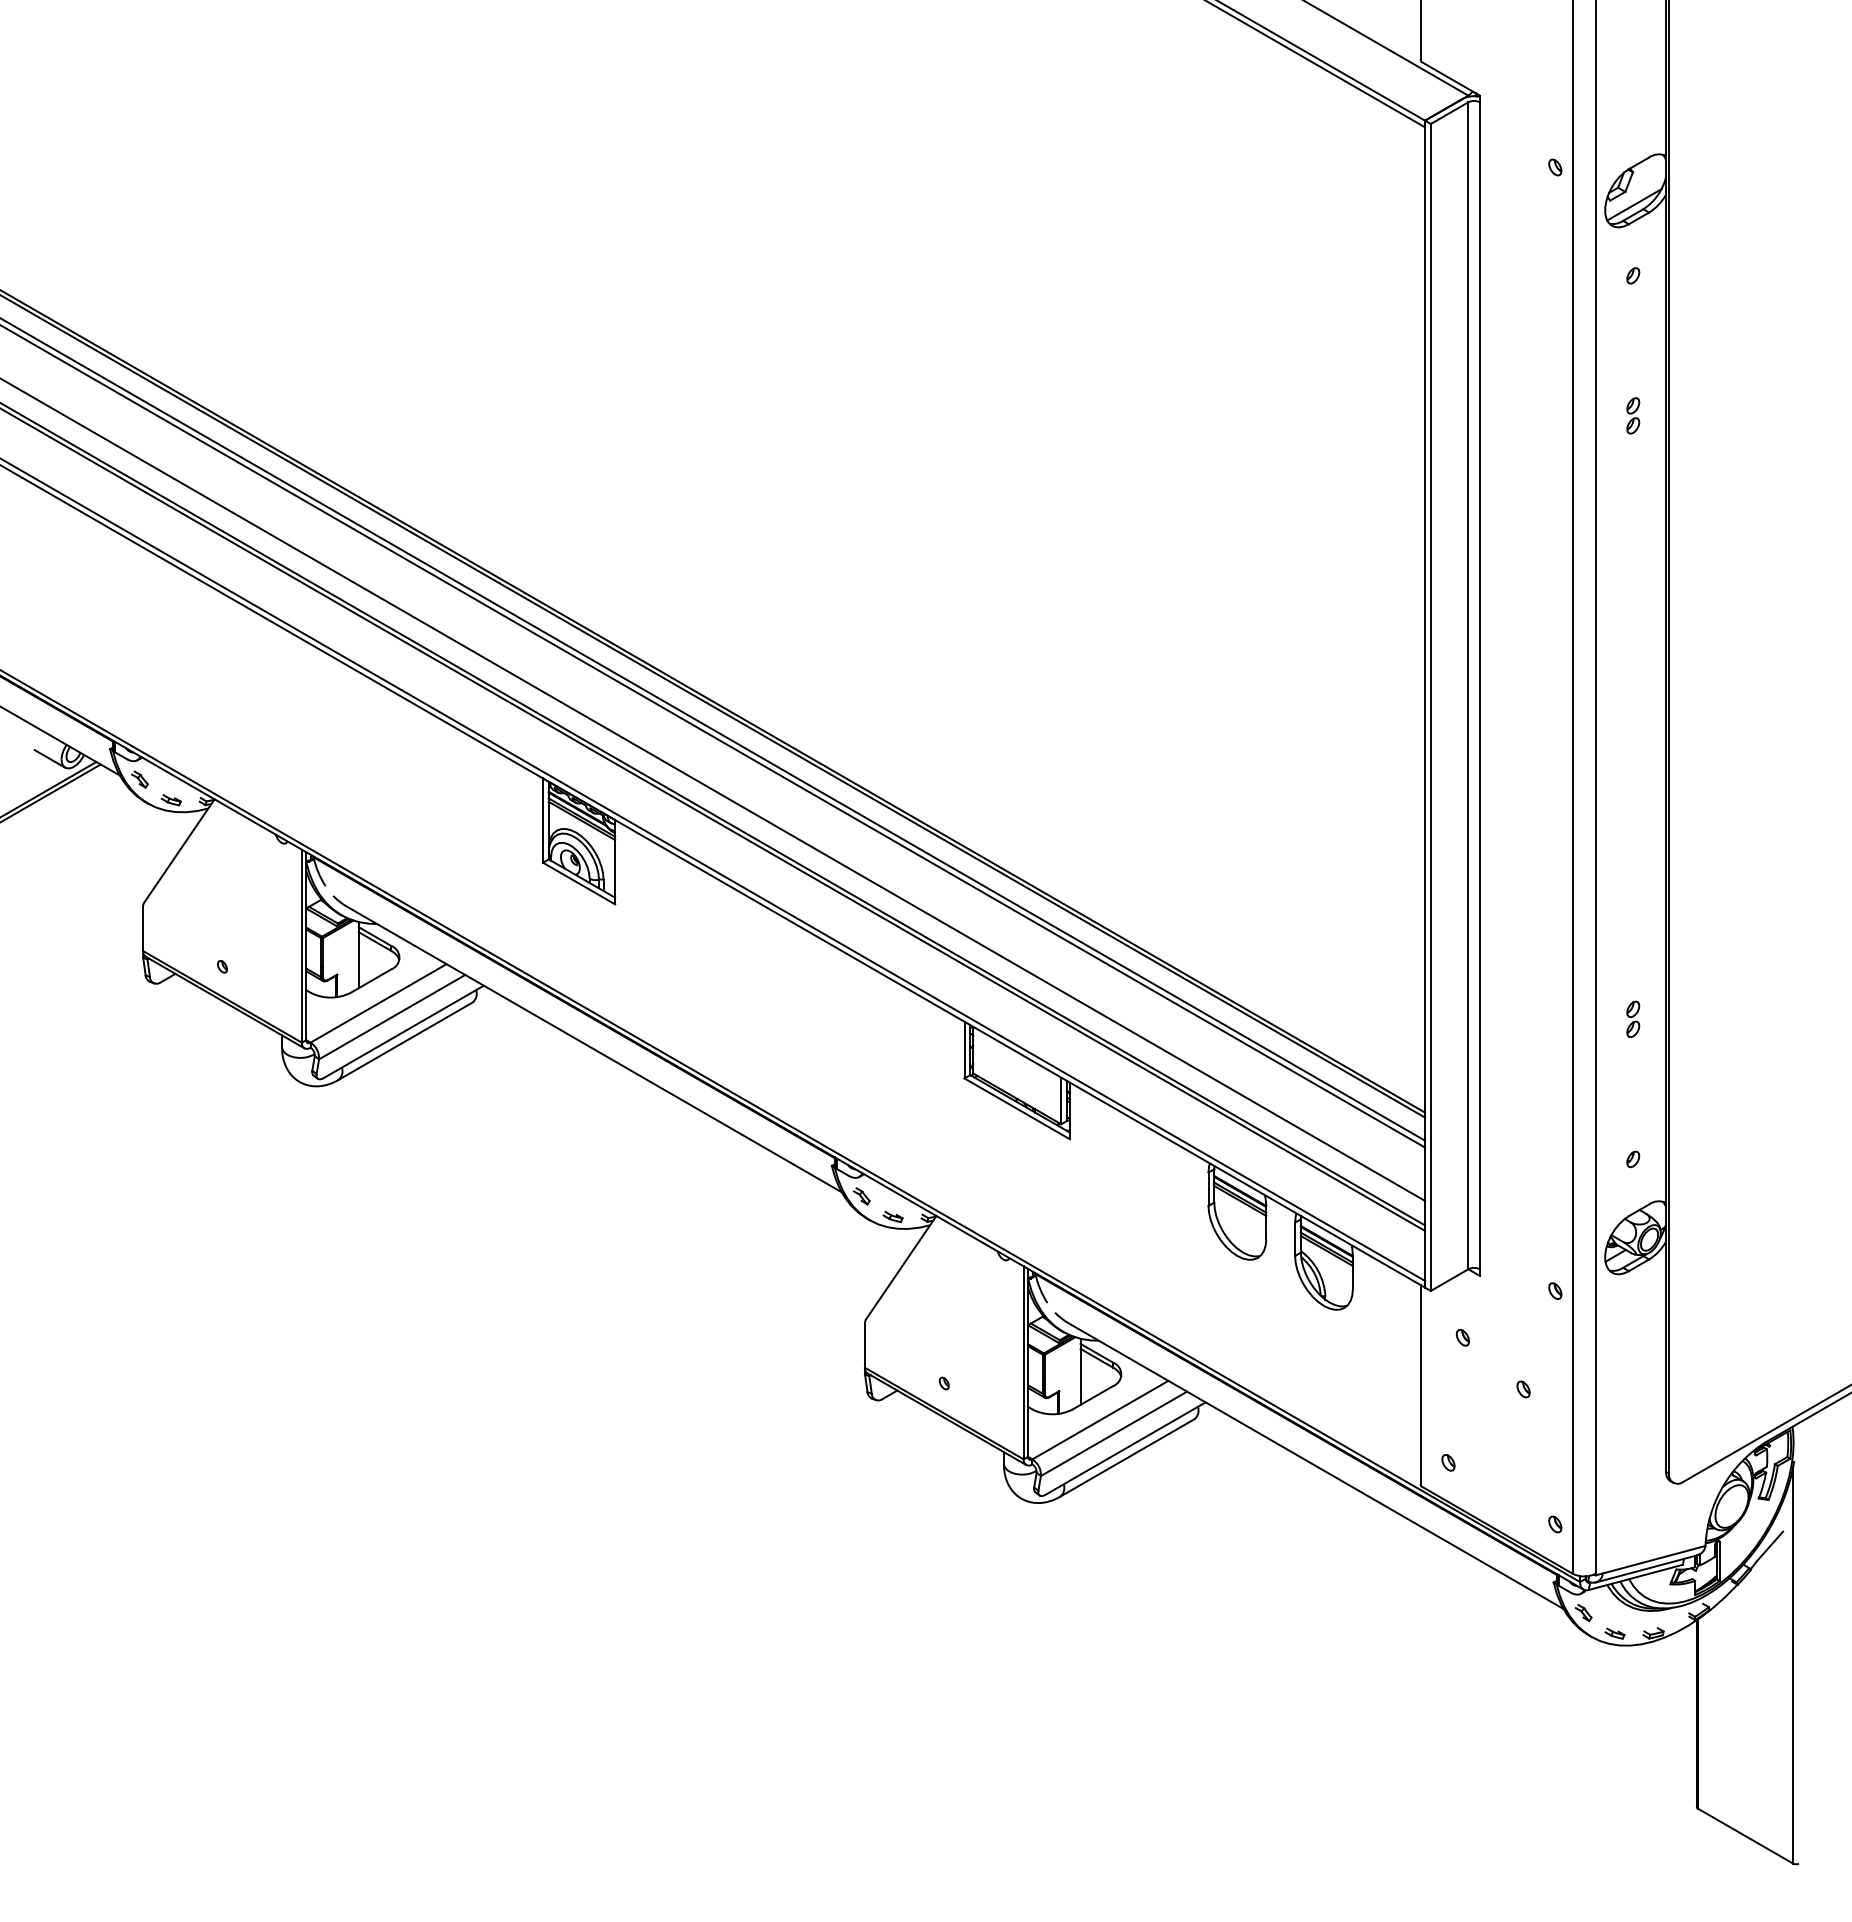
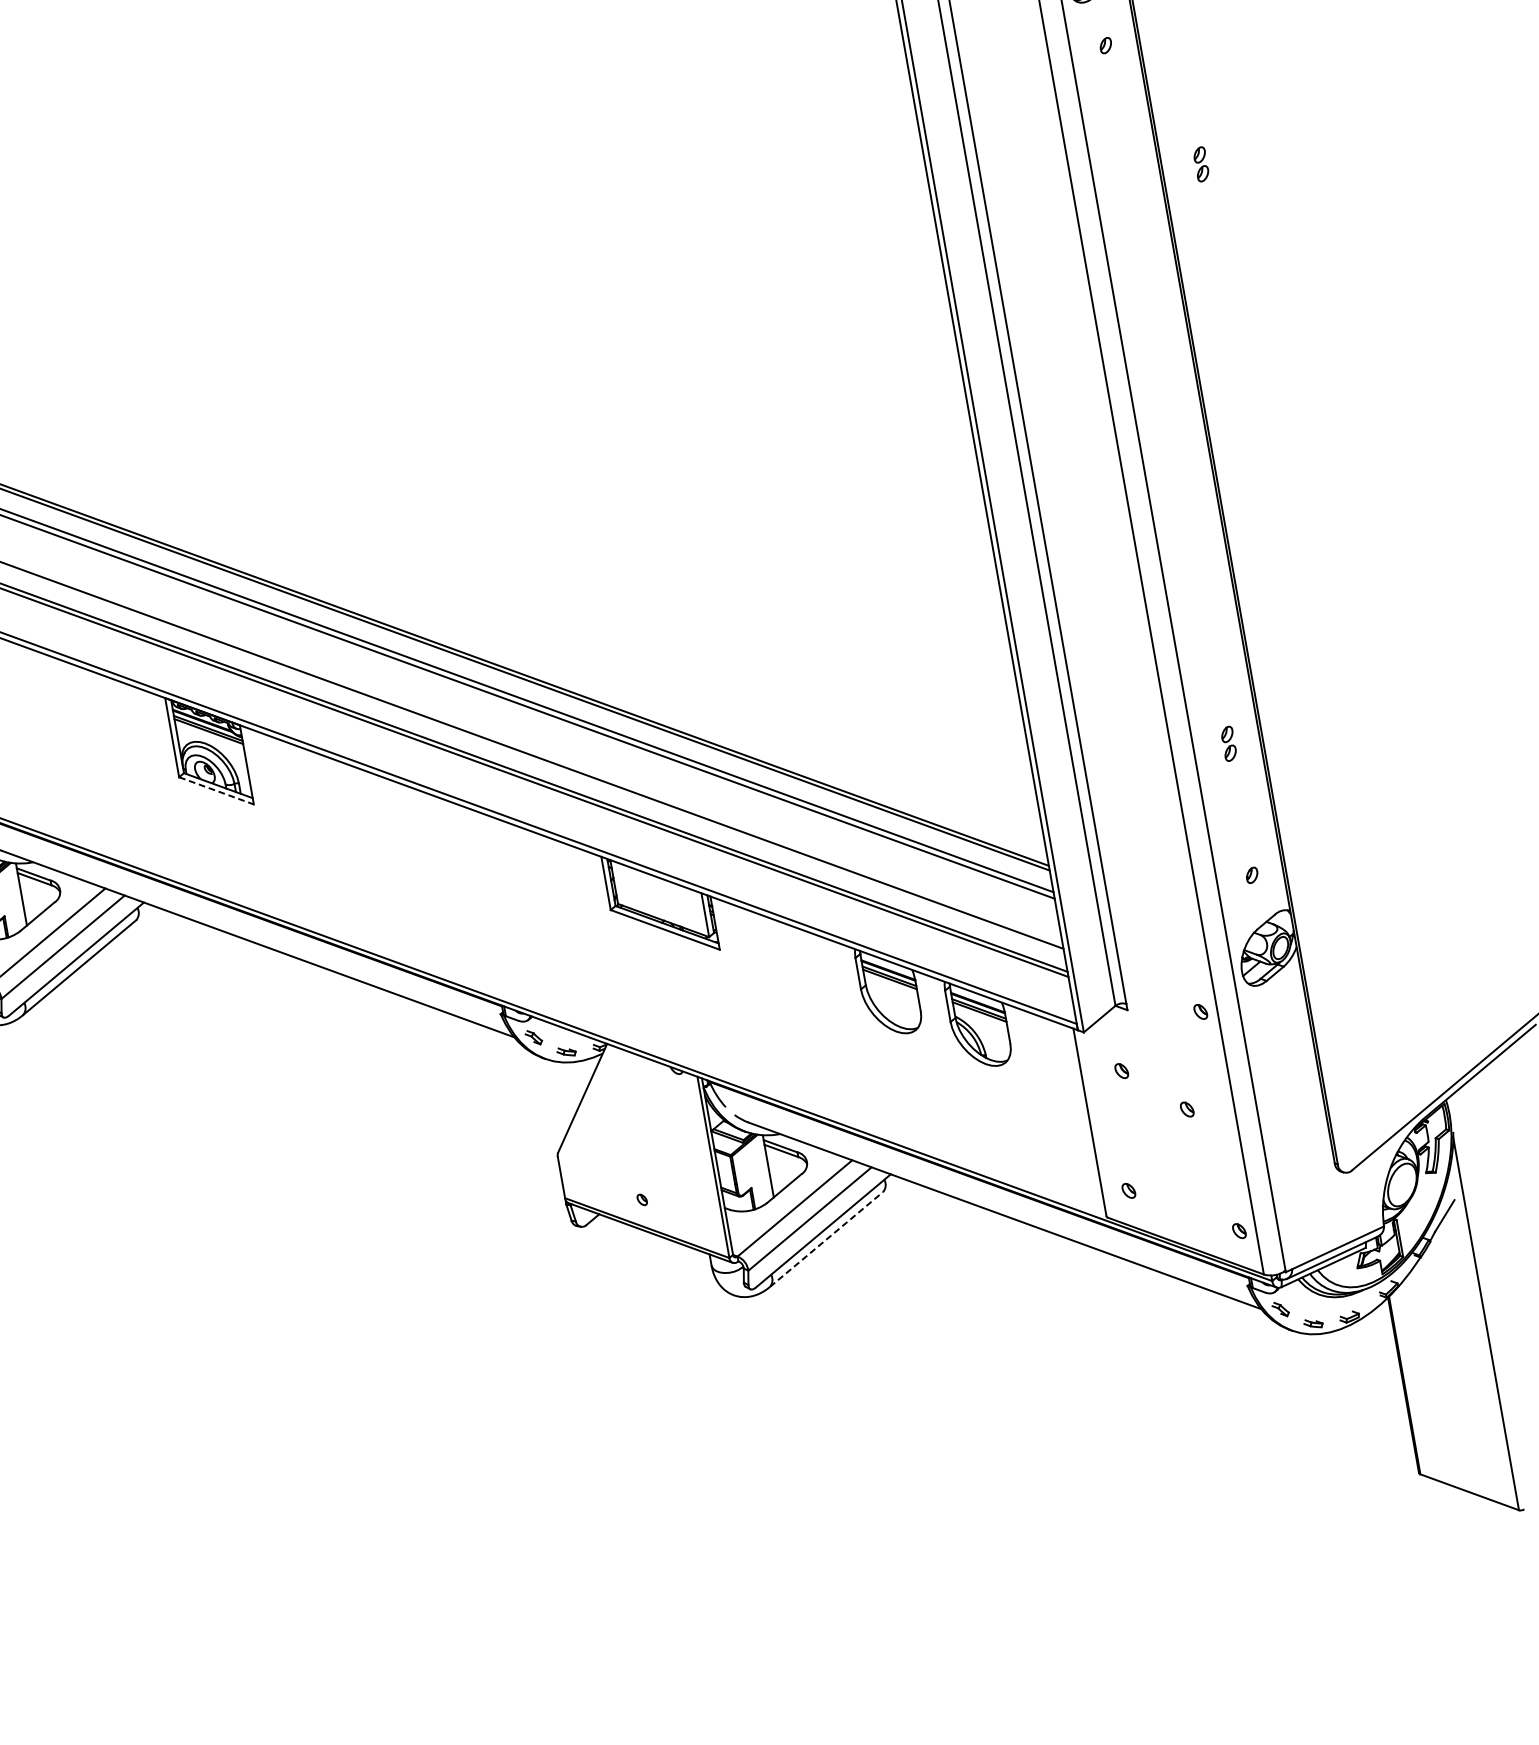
part: (1633, 415) -> (1201, 163), moved
line: (579, 883) -> (216, 790), solid -> dashed
line: (1127, 1457) -> (826, 1239), solid -> dashed

